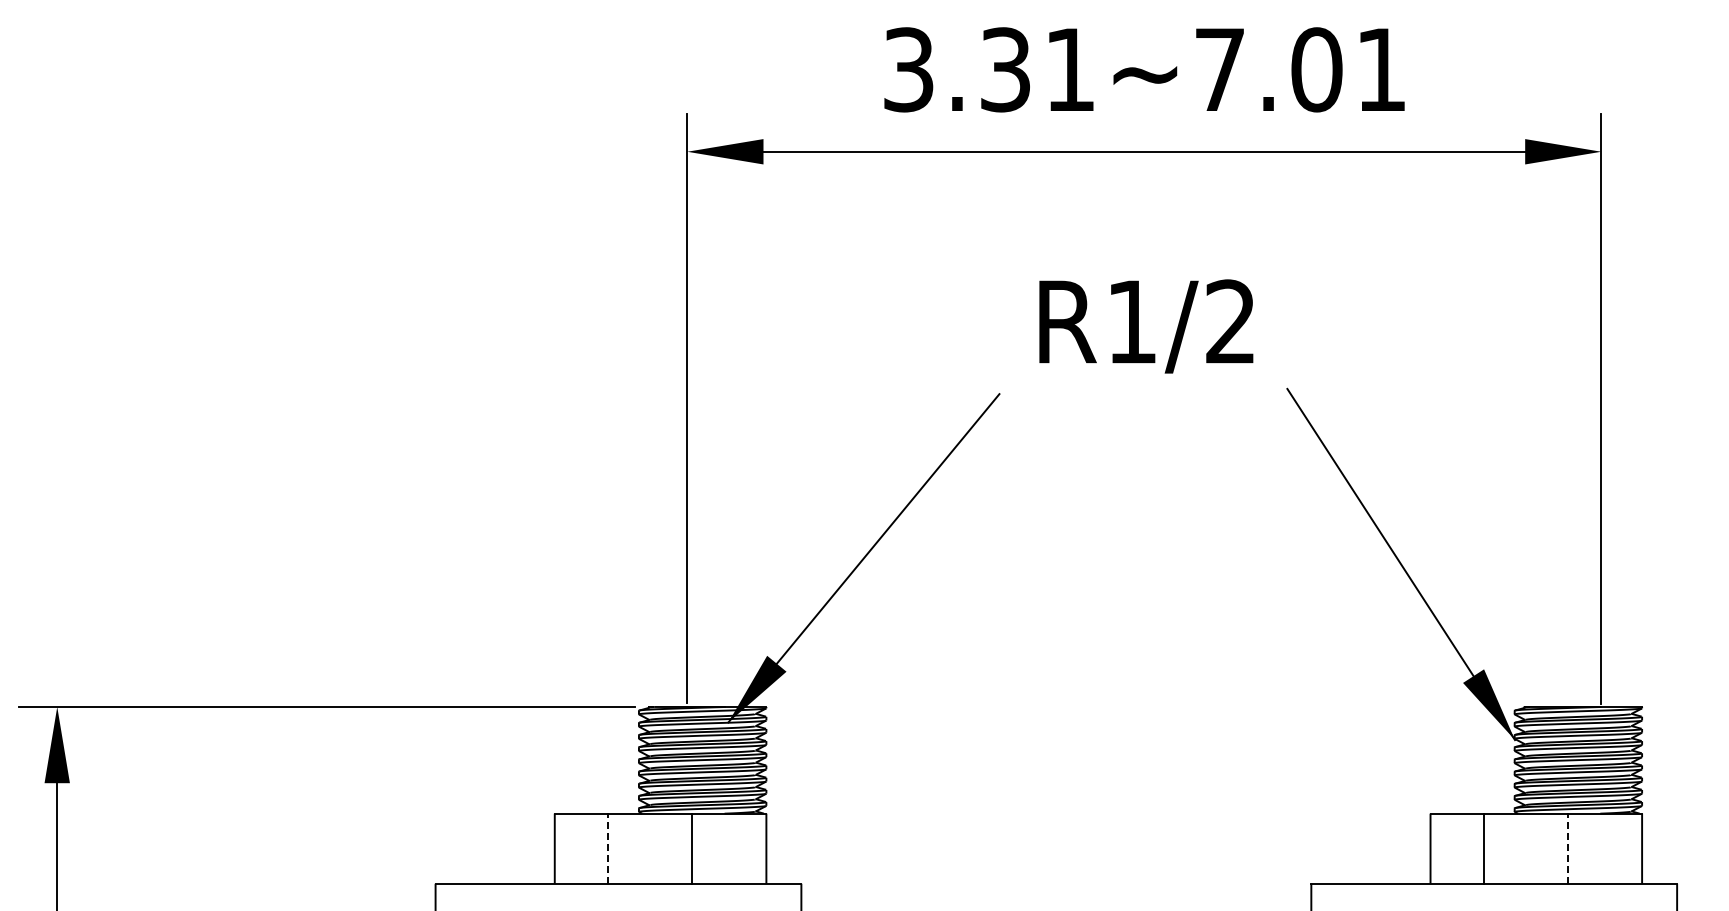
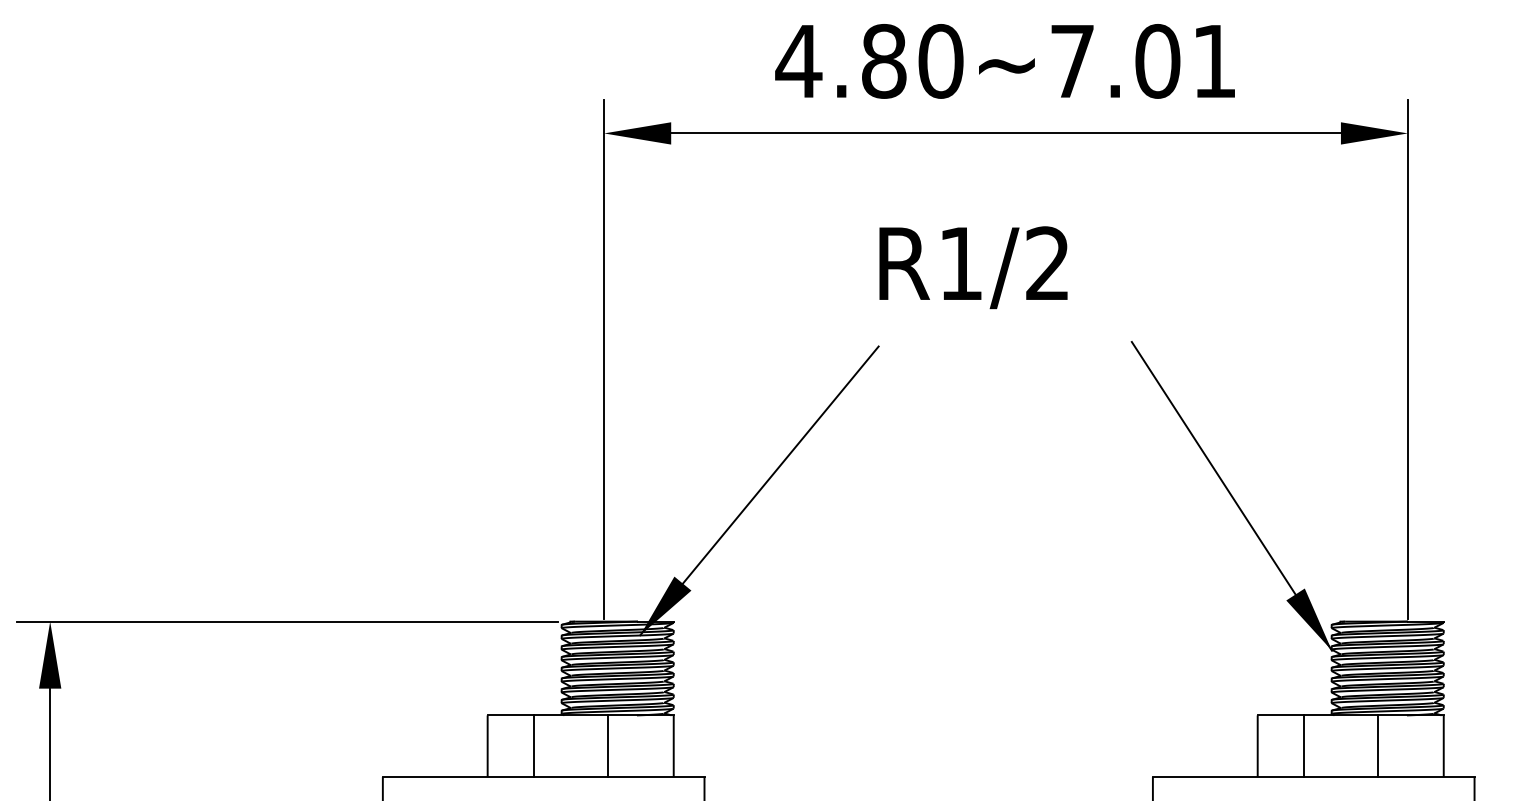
text: (988, 69) -> (869, 61), 3.31~7.01 -> 4.80~7.01
text: (1146, 326) -> (973, 267), moved
line: (607, 848) -> (534, 746), dashed -> solid
line: (1567, 848) -> (1378, 746), dashed -> solid

